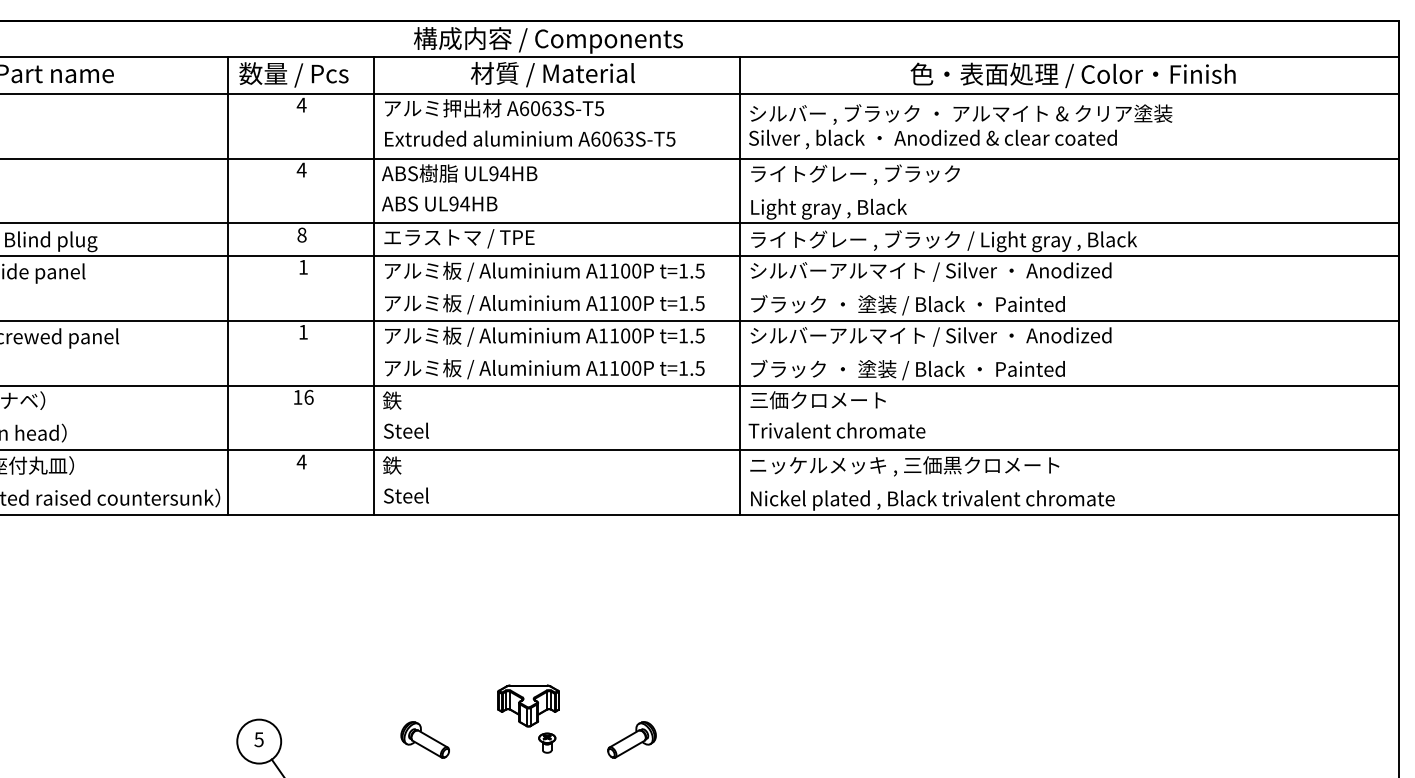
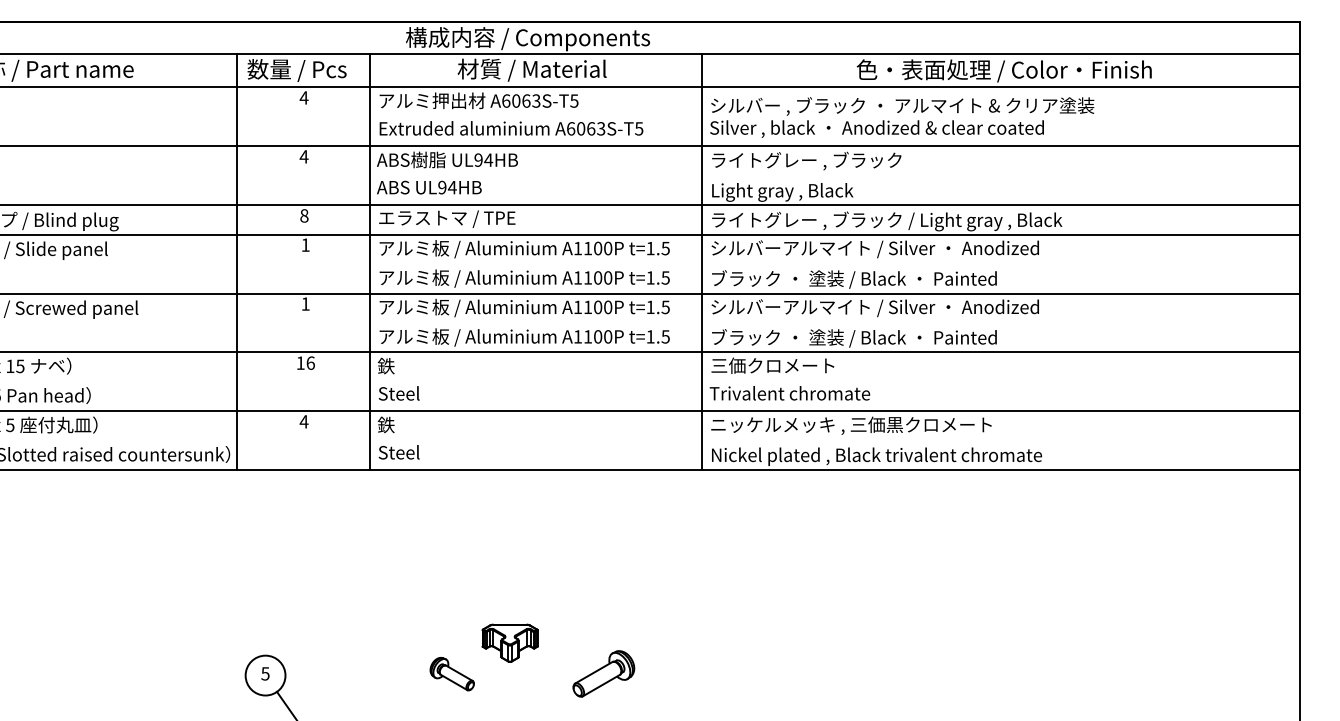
part: (424, 740) -> (451, 674), moved
part: (631, 740) -> (603, 674), size x1.4
part: (546, 742) -> (526, 676), removed

